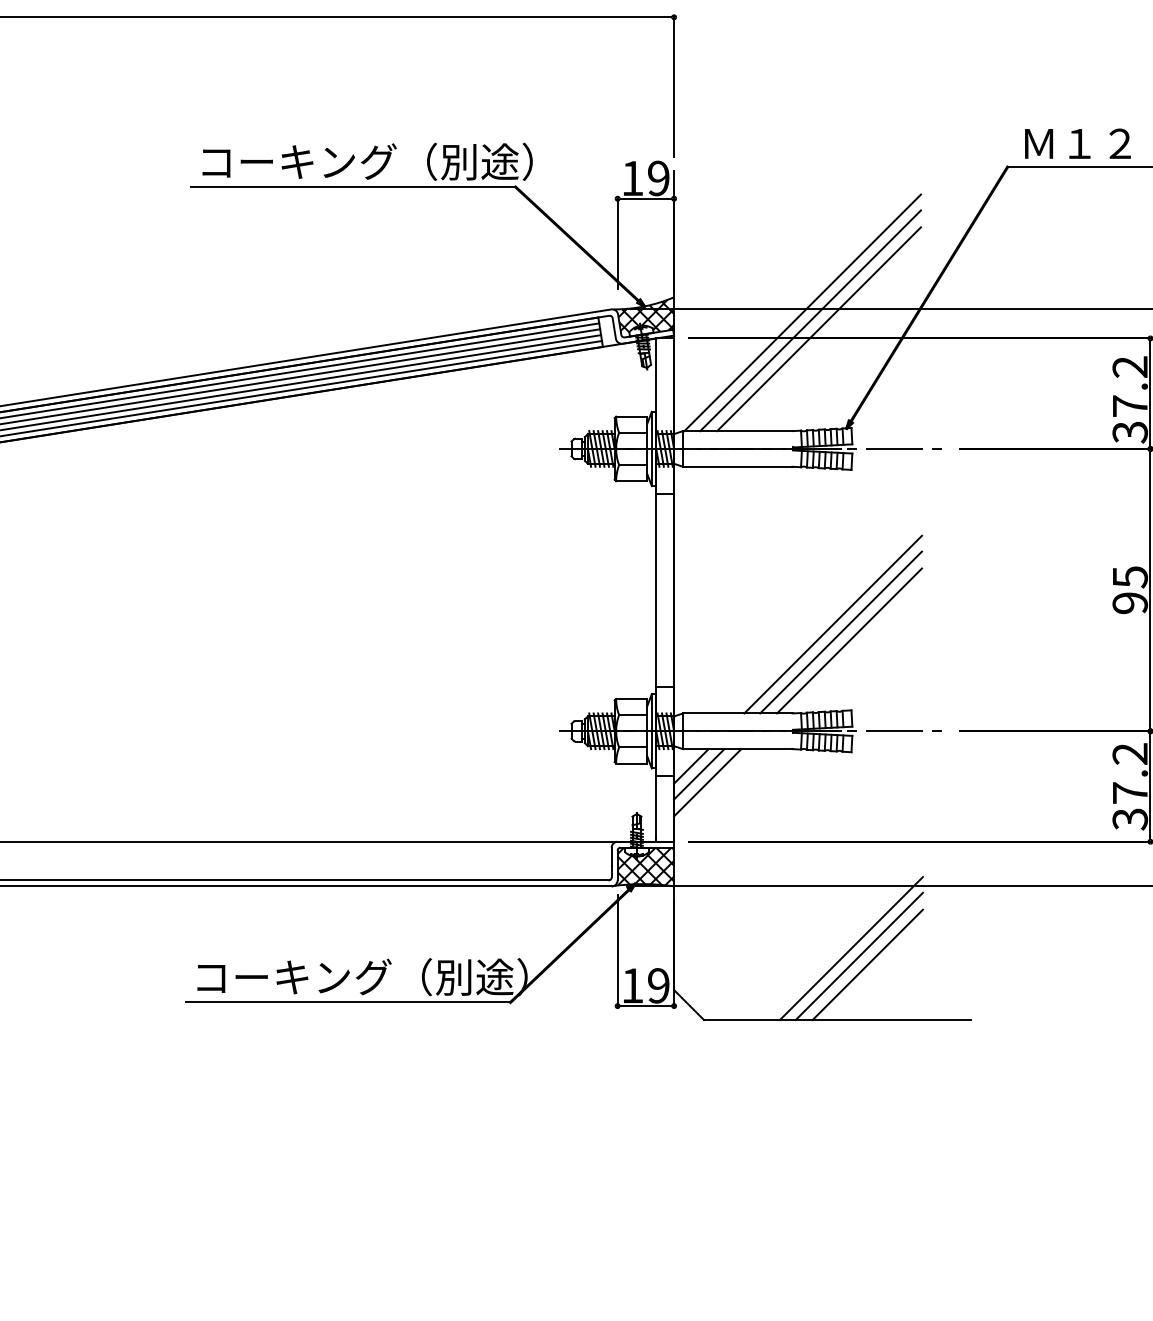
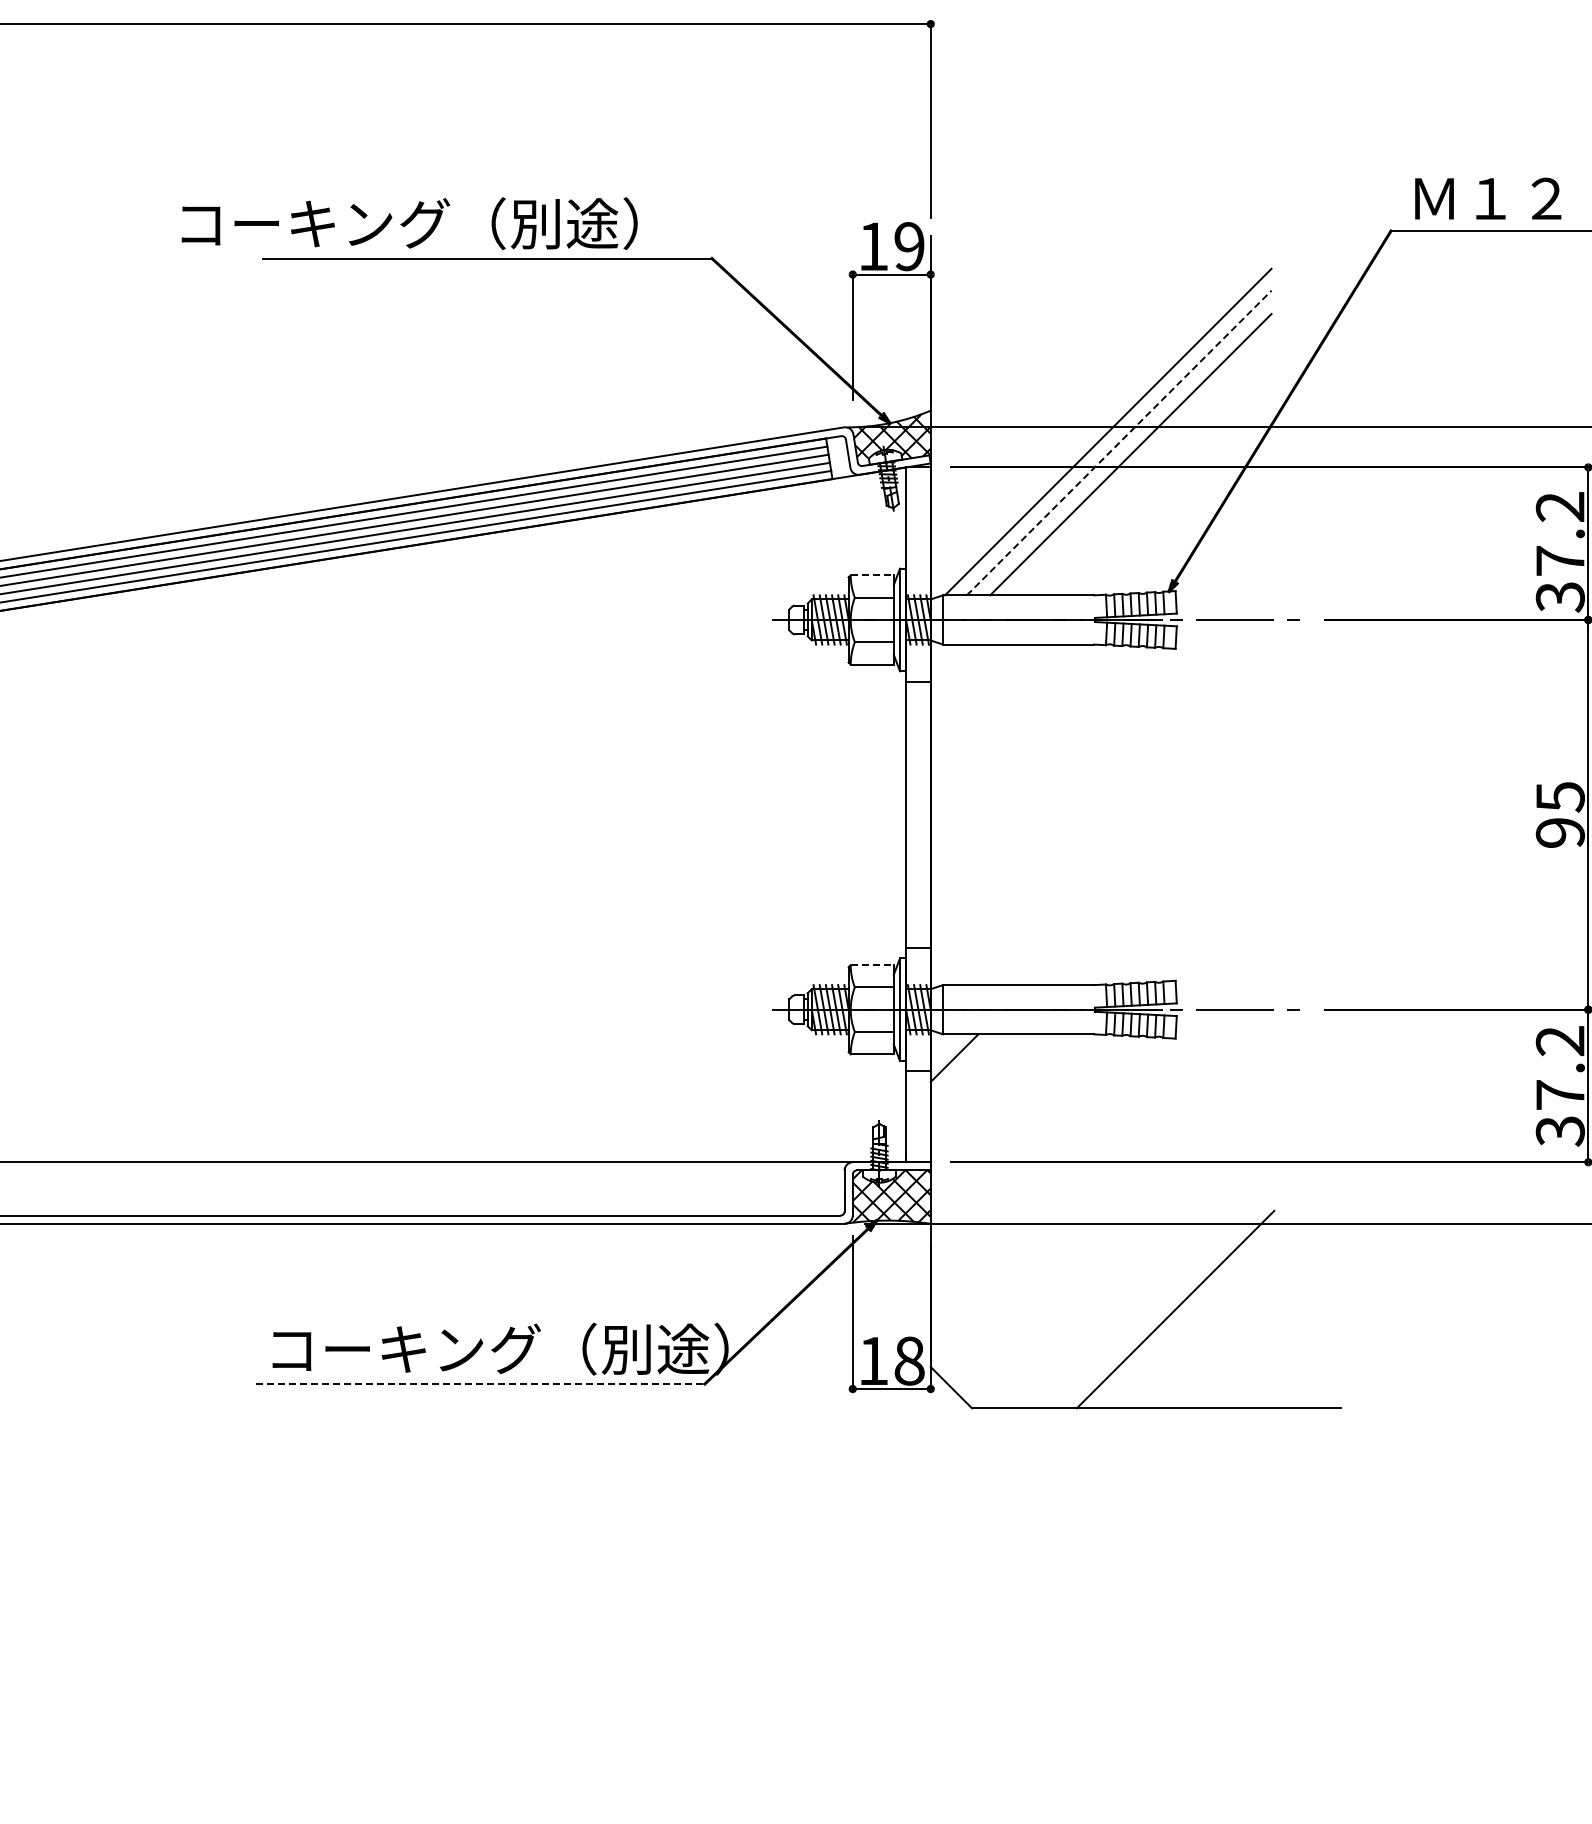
text: (367, 161) -> (409, 223), moved
line: (810, 320) -> (1119, 442), solid -> dashed
line: (631, 416) -> (872, 575), solid -> dashed
line: (832, 624) -> (1149, 862), removed
line: (840, 632) -> (1160, 873), removed
line: (849, 641) -> (1172, 885), removed
line: (631, 699) -> (872, 965), solid -> dashed
line: (699, 773) -> (965, 1068), removed
line: (707, 782) -> (976, 1080), removed
line: (859, 956) -> (1186, 1320), removed
line: (867, 965) -> (1197, 1332), removed
text: (658, 985) -> (909, 1360), 19 -> 18
line: (348, 1002) -> (481, 1384), solid -> dashed

